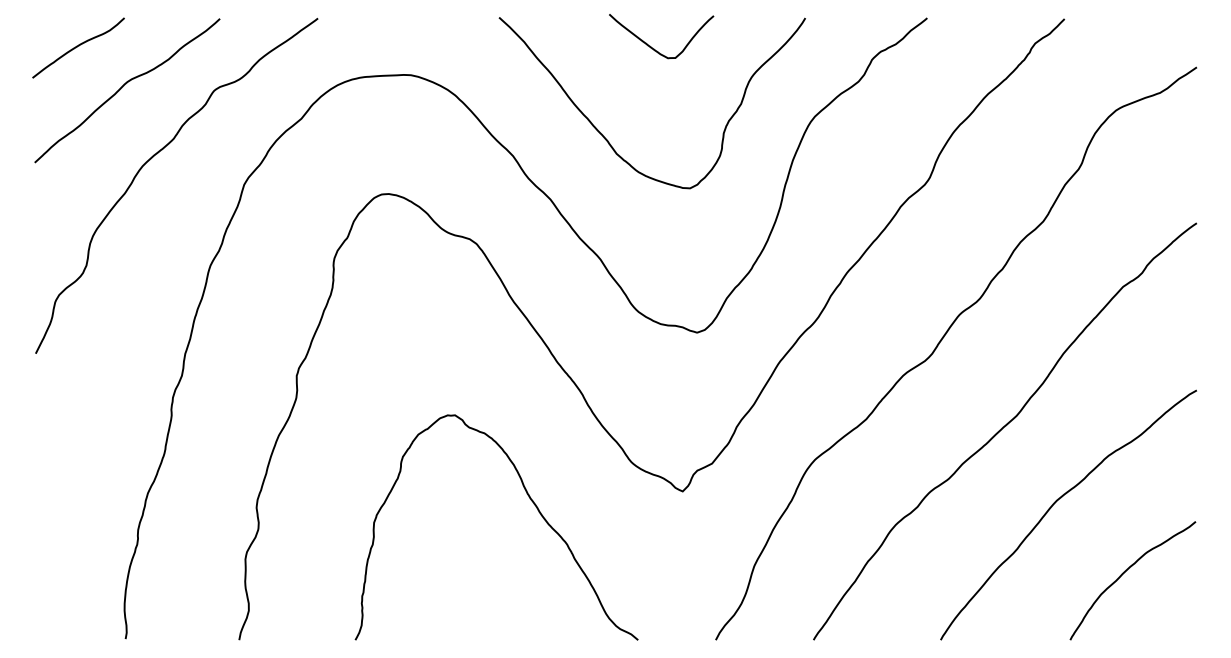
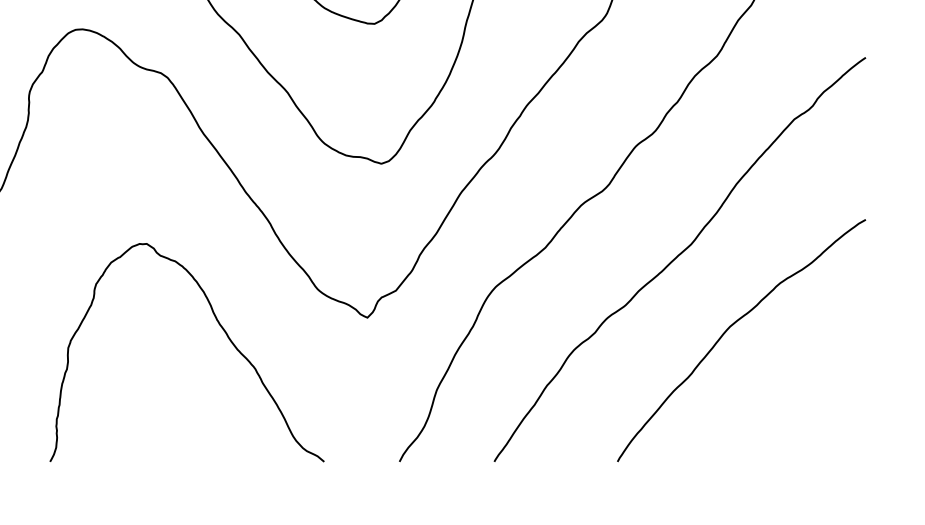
curve: (1125, 572) -> (796, 396), removed

